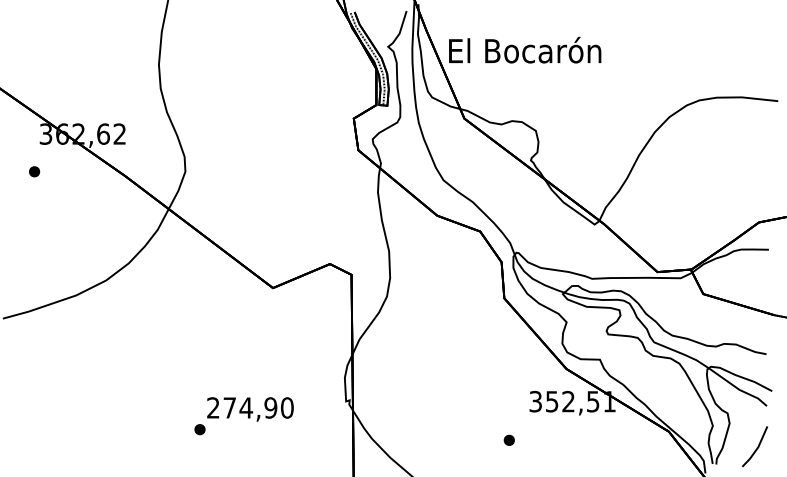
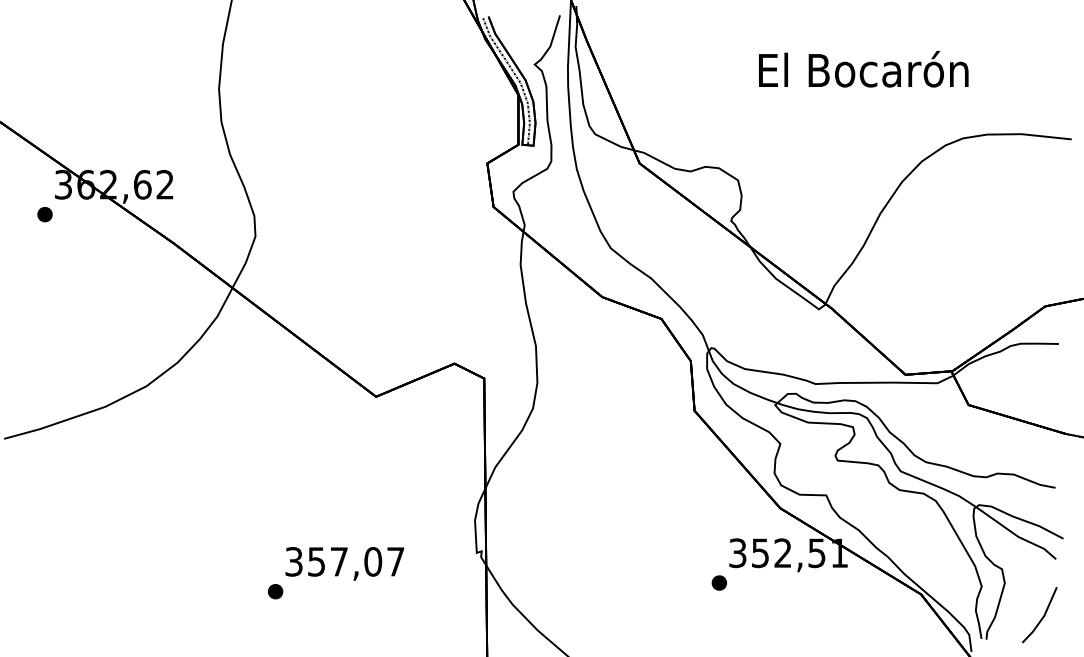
text: (525, 50) -> (864, 69), moved
part: (34, 171) -> (44, 214), moved
text: (250, 407) -> (345, 561), 274,90 -> 357,07
part: (508, 439) -> (718, 581), moved

